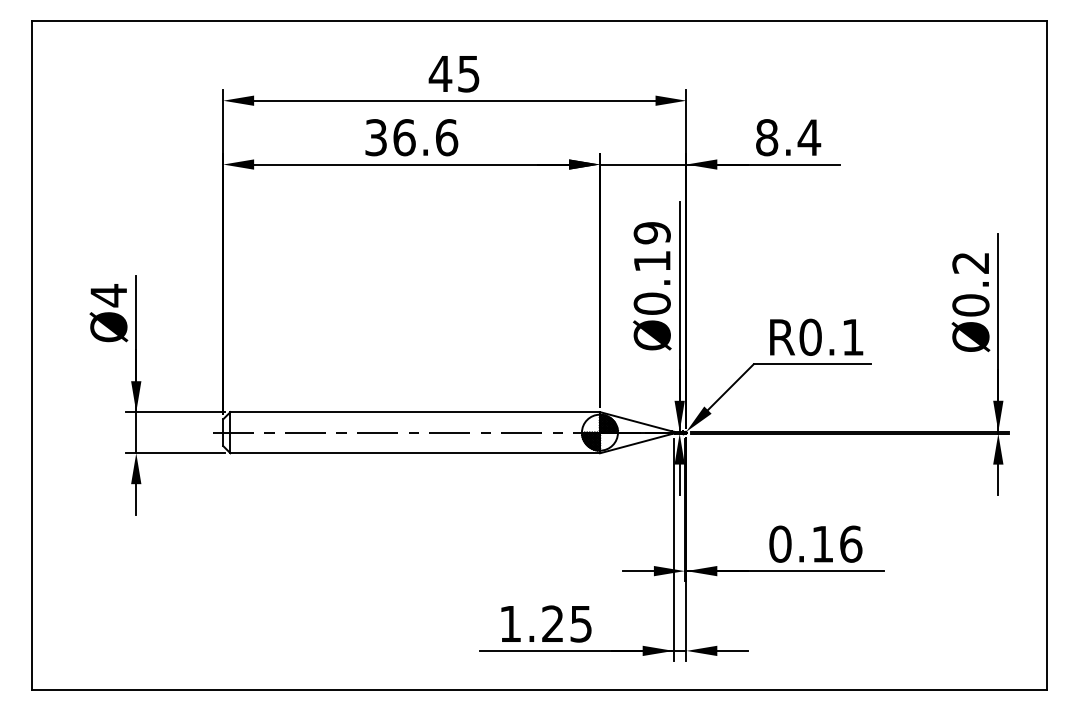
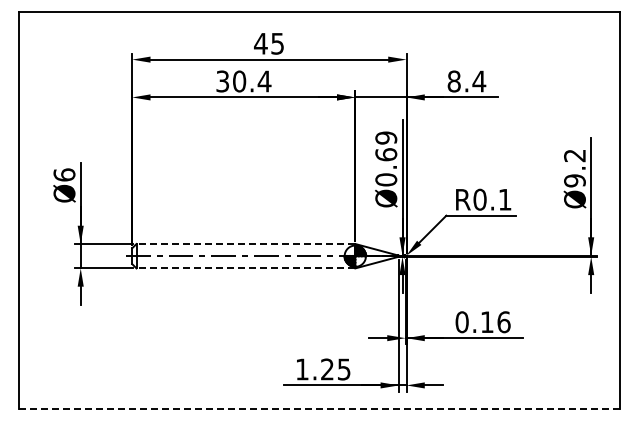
text: (426, 137) -> (252, 81), 36.6 -> 30.4
text: (652, 260) -> (386, 154), Ø0.19 -> Ø0.69
text: (108, 296) -> (64, 175), Ø4 -> Ø6
text: (970, 304) -> (574, 180), Ø0.2 -> Ø9.2
line: (414, 412) -> (245, 244), solid -> dashed
line: (414, 453) -> (245, 268), solid -> dashed
line: (539, 689) -> (319, 408), solid -> dashed

